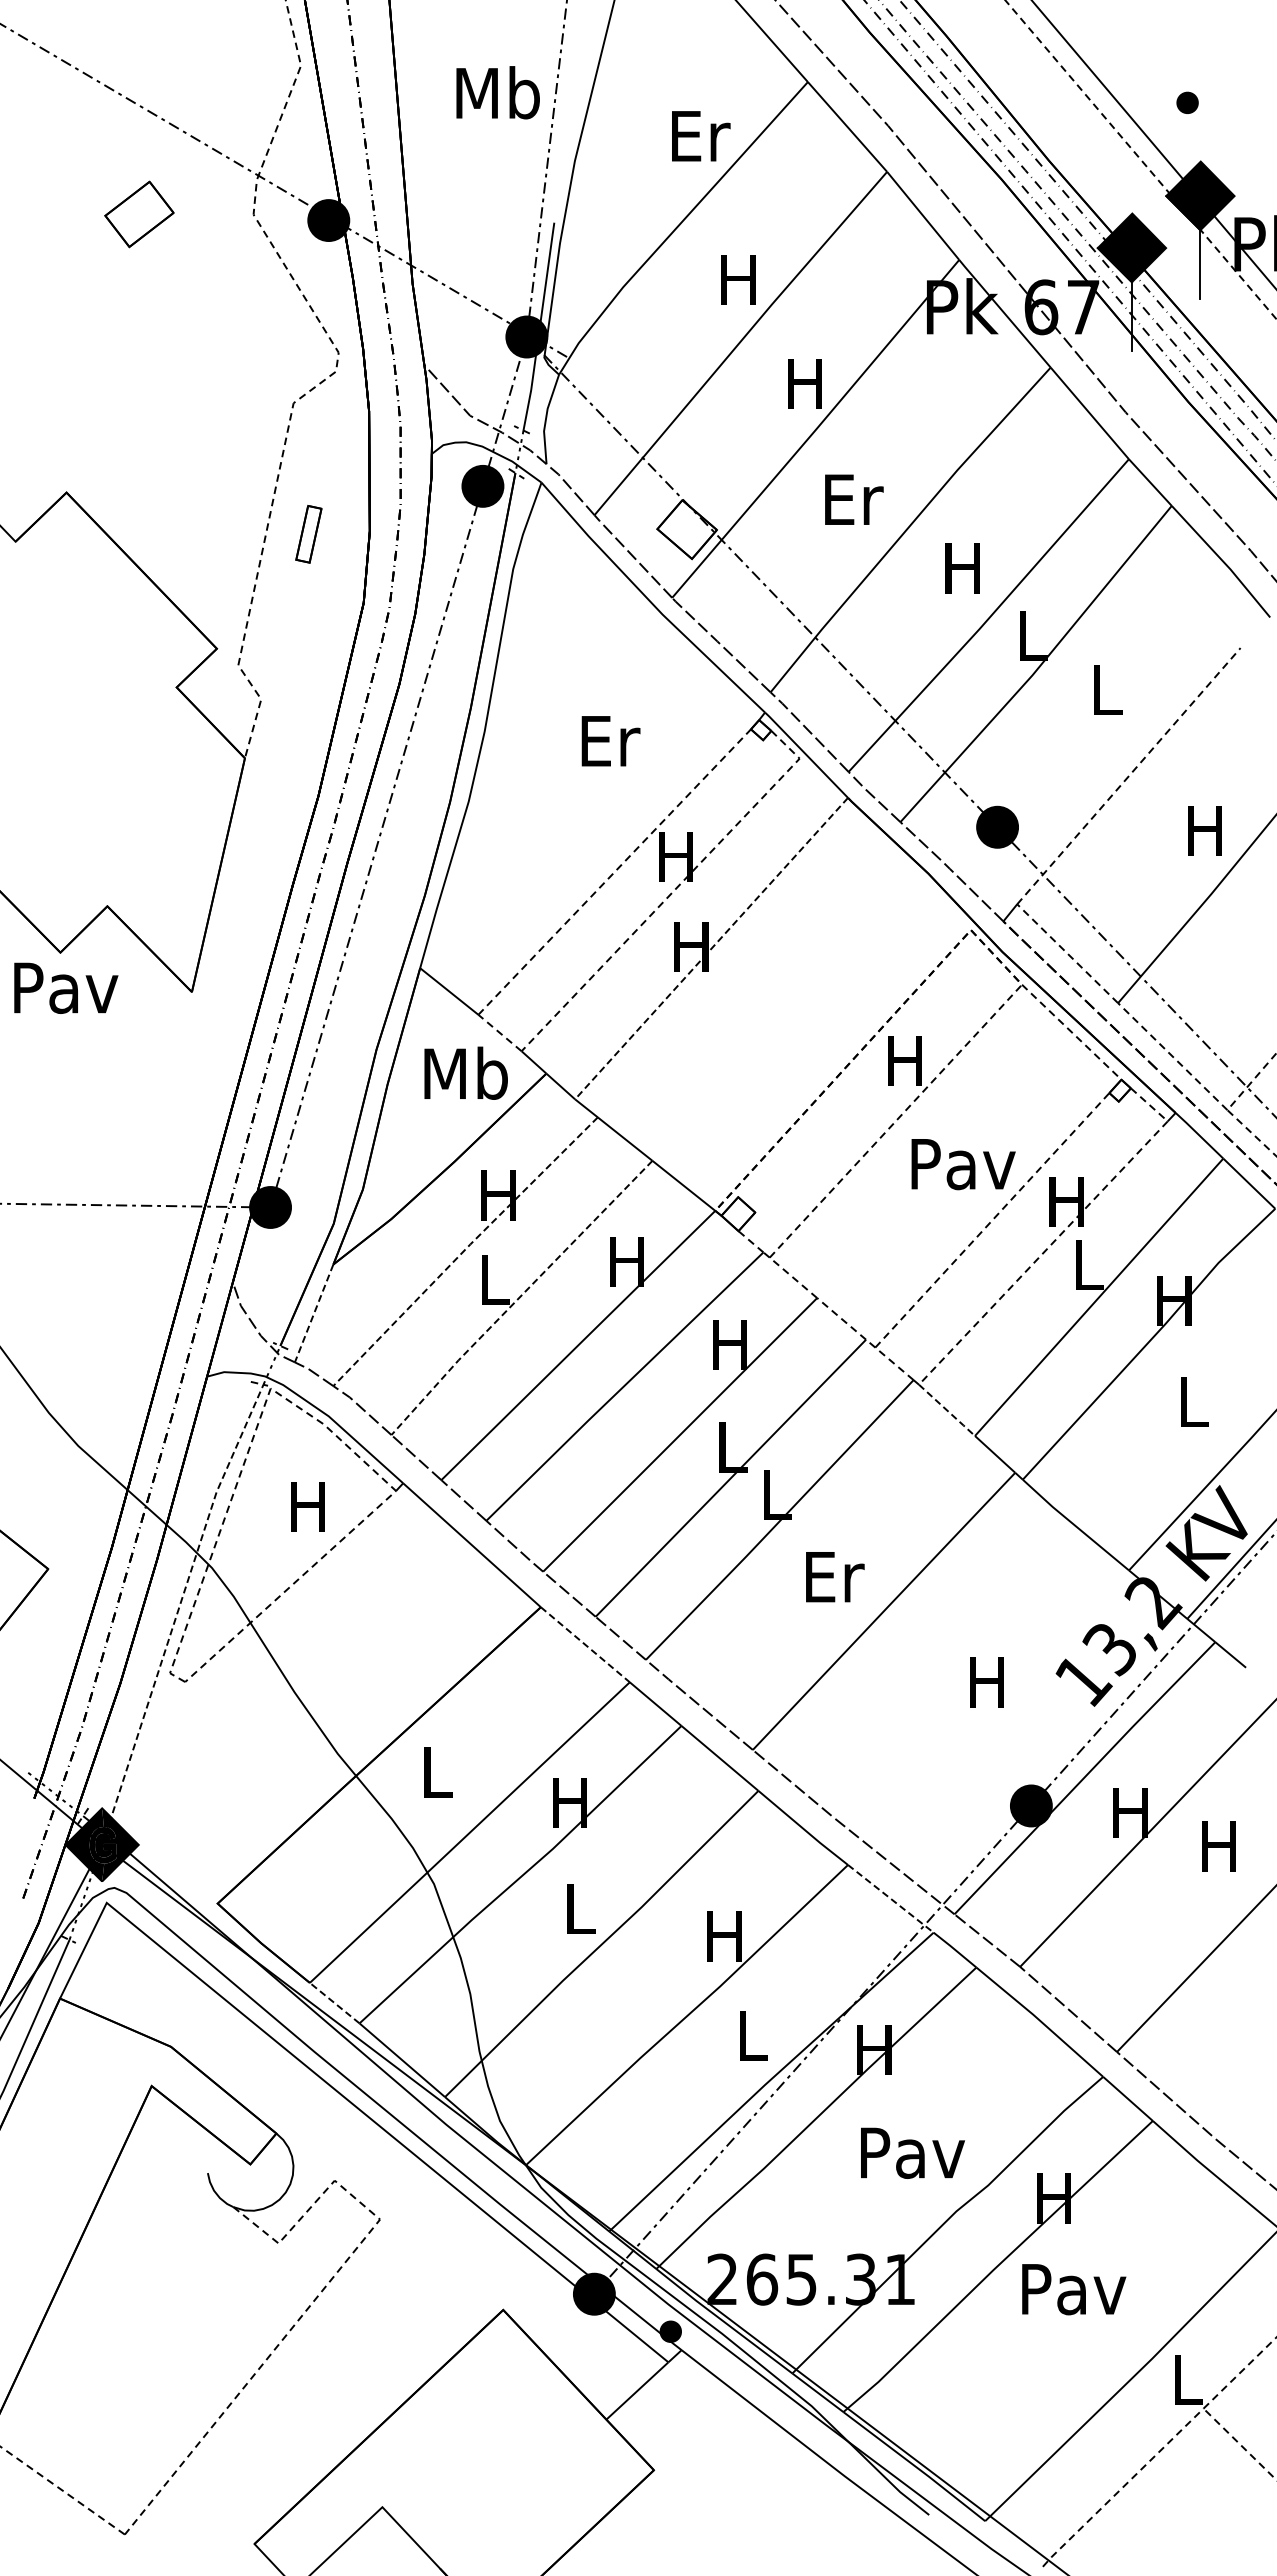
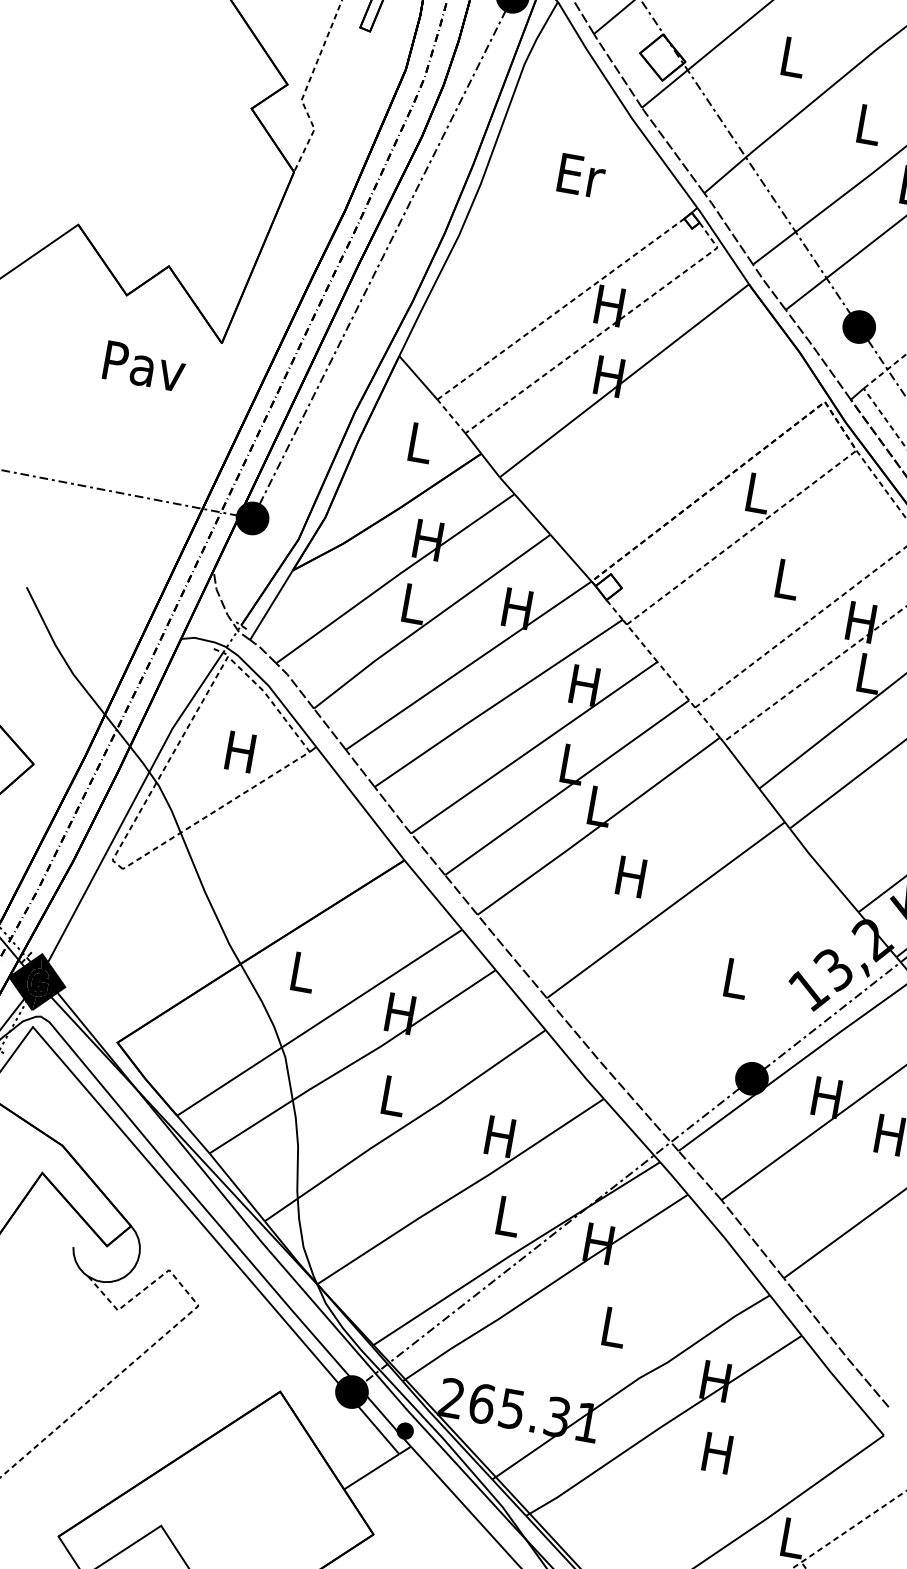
text: (854, 499) -> (794, 57), Er -> L
text: (962, 568) -> (867, 124), H -> L
text: (610, 741) -> (581, 176), moved
line: (711, 949) -> (624, 381), dashed -> solid
text: (66, 987) -> (144, 366), moved
text: (904, 1060) -> (756, 492), H -> L
text: (465, 1072) -> (419, 441), Mb -> L
text: (963, 1164) -> (787, 579), Pav -> L
line: (464, 1250) -> (394, 577), dashed -> solid
line: (519, 1297) -> (430, 621), dashed -> solid
line: (314, 1313) -> (271, 605), dashed -> solid
line: (947, 1410) -> (741, 765), dashed -> solid
text: (835, 1577) -> (633, 877), Er -> H
line: (179, 1606) -> (128, 810), dashed -> solid
line: (585, 1645) -> (433, 895), dashed -> solid
text: (986, 1682) -> (734, 978), H -> L
line: (890, 1898) -> (631, 1130), dashed -> solid
line: (334, 2002) -> (193, 1134), dashed -> solid
text: (913, 2152) -> (614, 1327), Pav -> L
text: (1074, 2289) -> (719, 1453), Pav -> H

